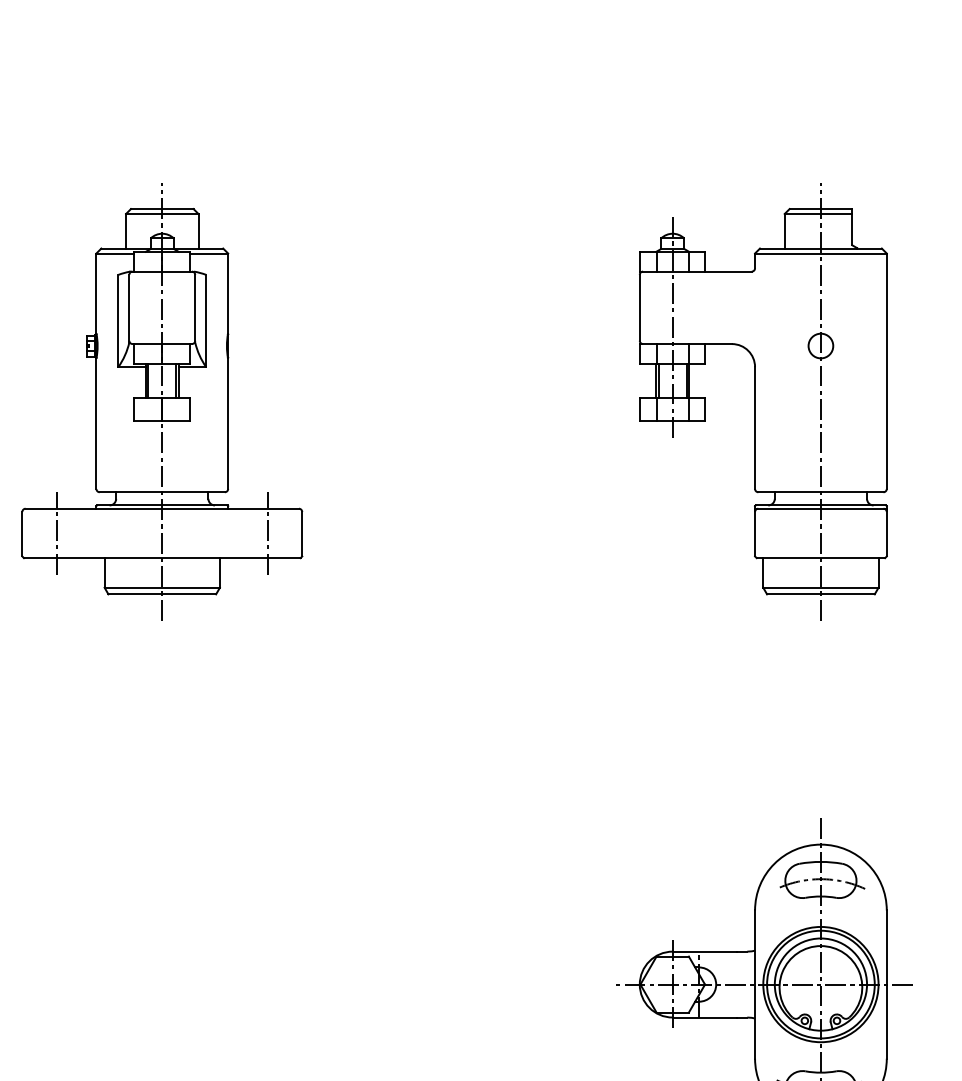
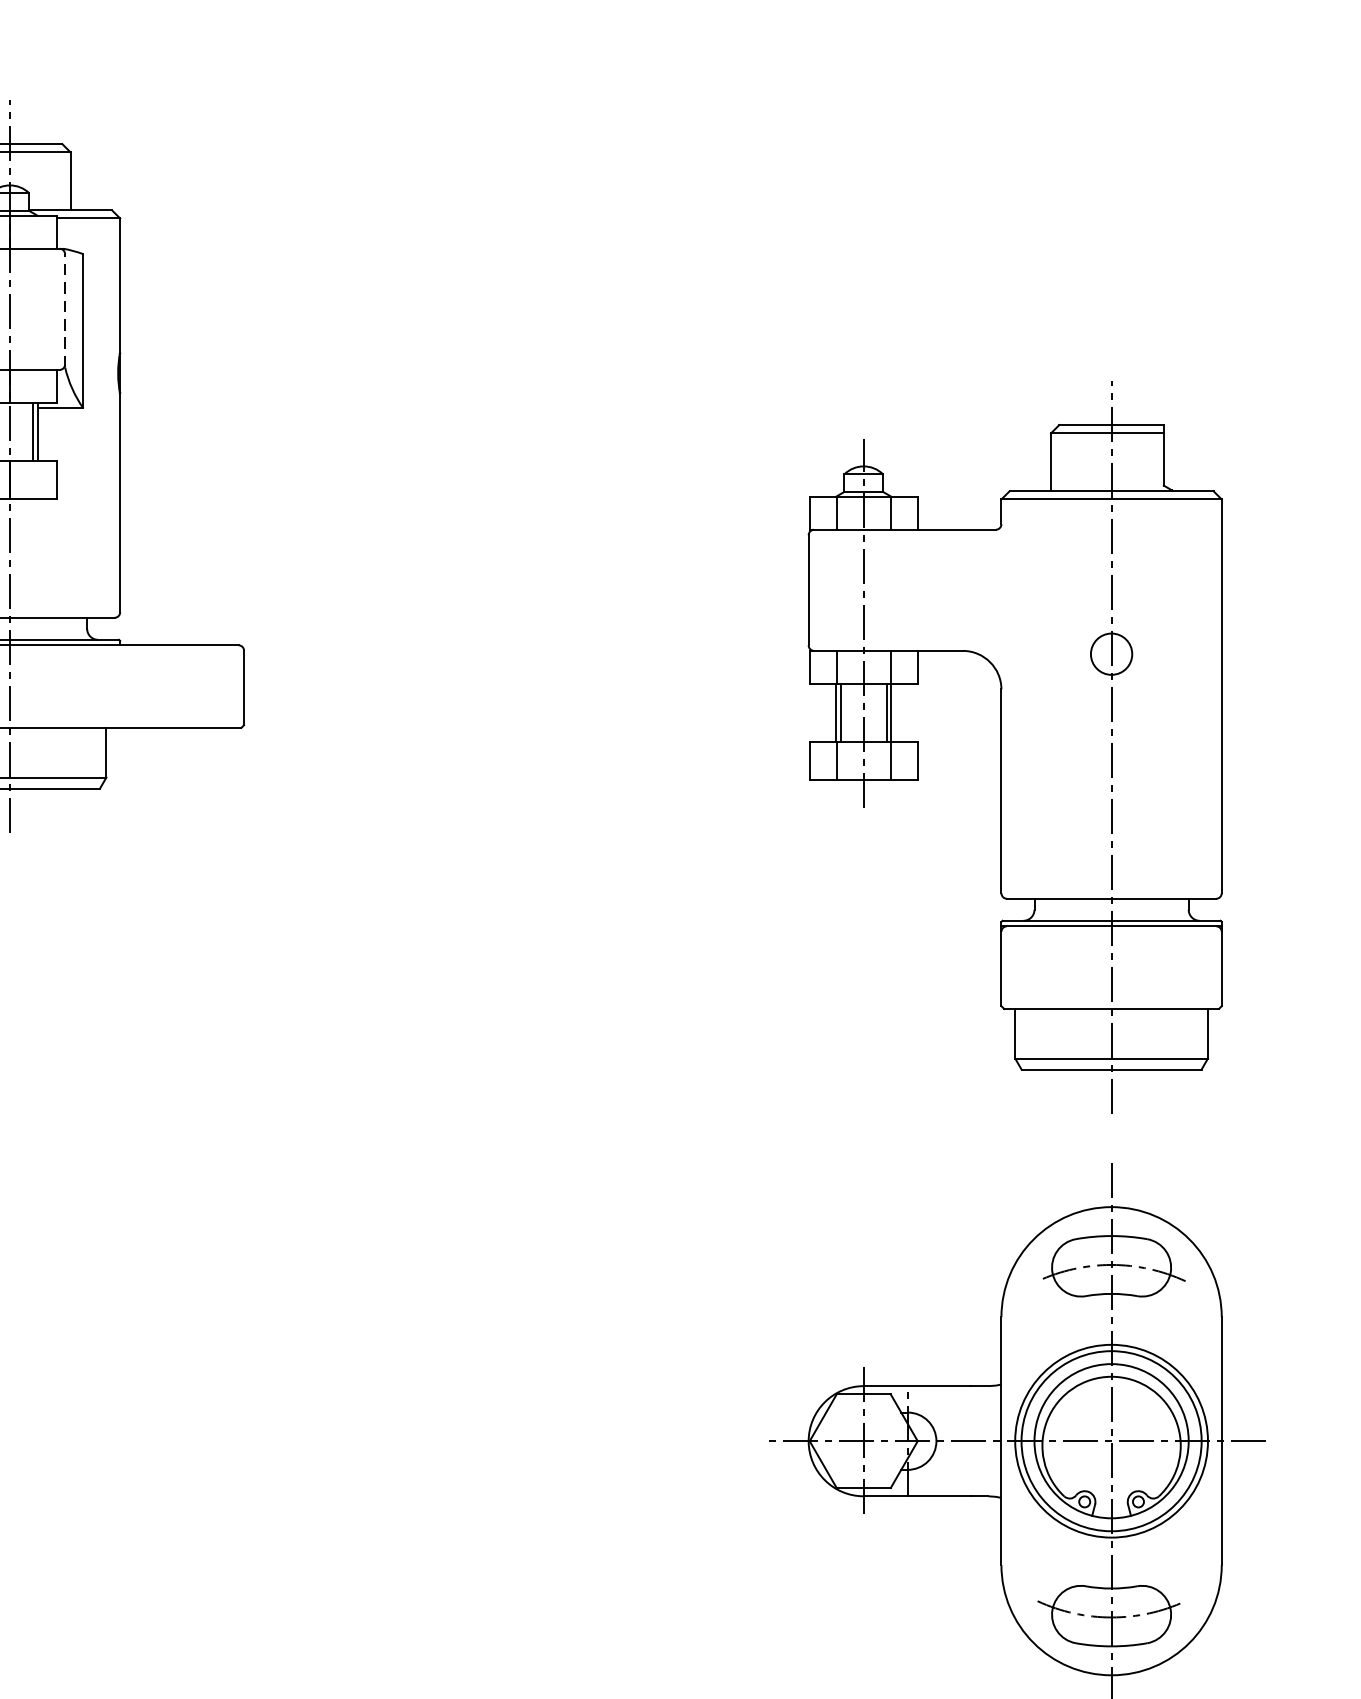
line: (195, 308) -> (65, 310), solid -> dashed
part: (763, 401) -> (1015, 746), moved
line: (267, 533) -> (185, 686), removed

